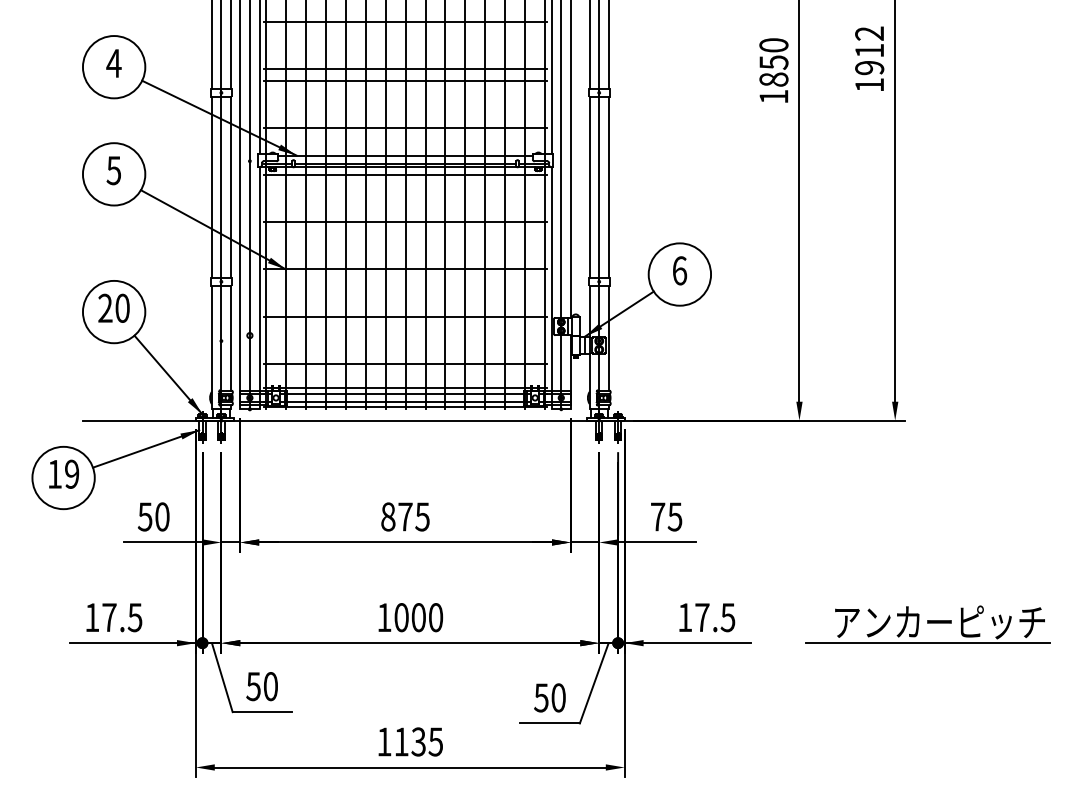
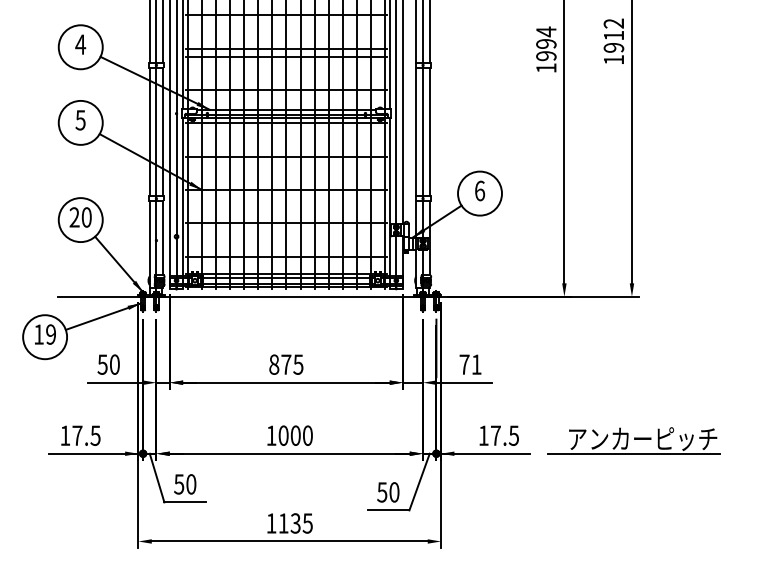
text: (773, 61) -> (546, 43), 1850 -> 1994
text: (674, 516) -> (476, 364), 75 -> 71
part: (927, 624) -> (634, 440), moved

